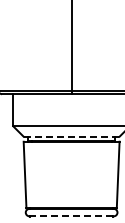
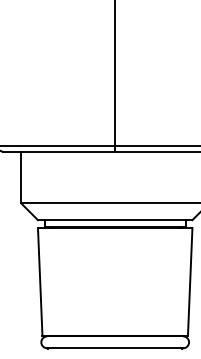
line: (71, 136) -> (114, 219), dashed -> solid
line: (72, 216) -> (116, 348), dashed -> solid

